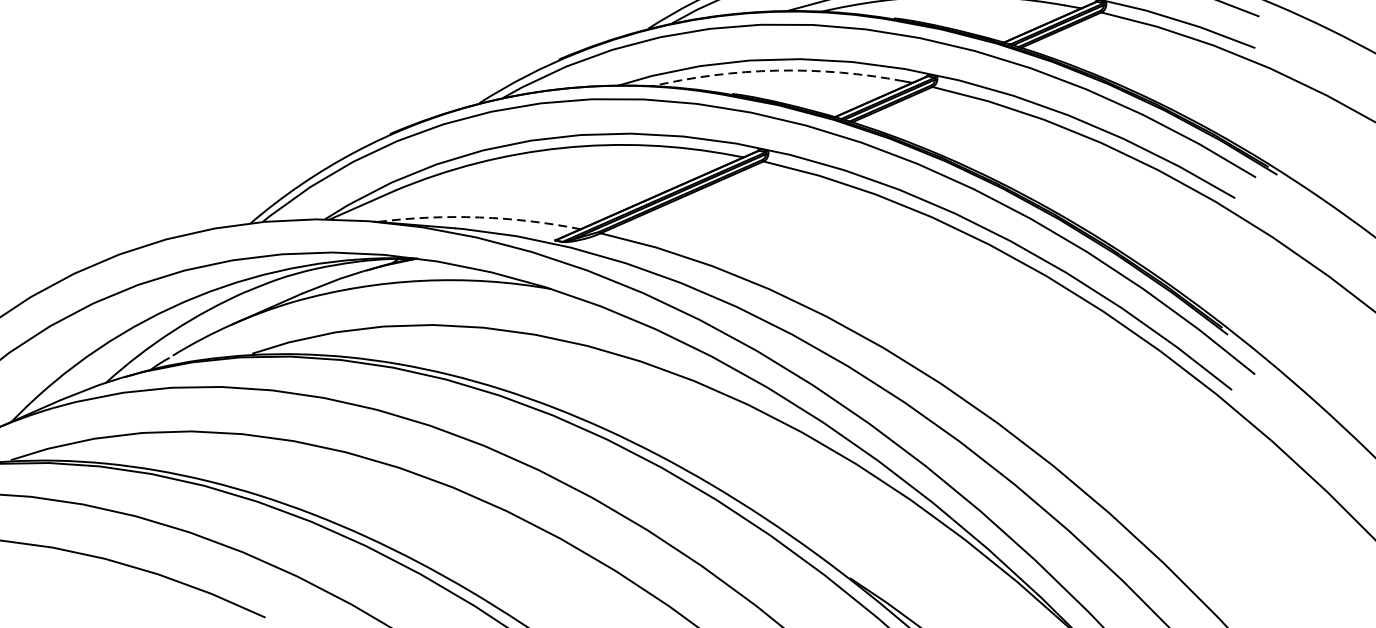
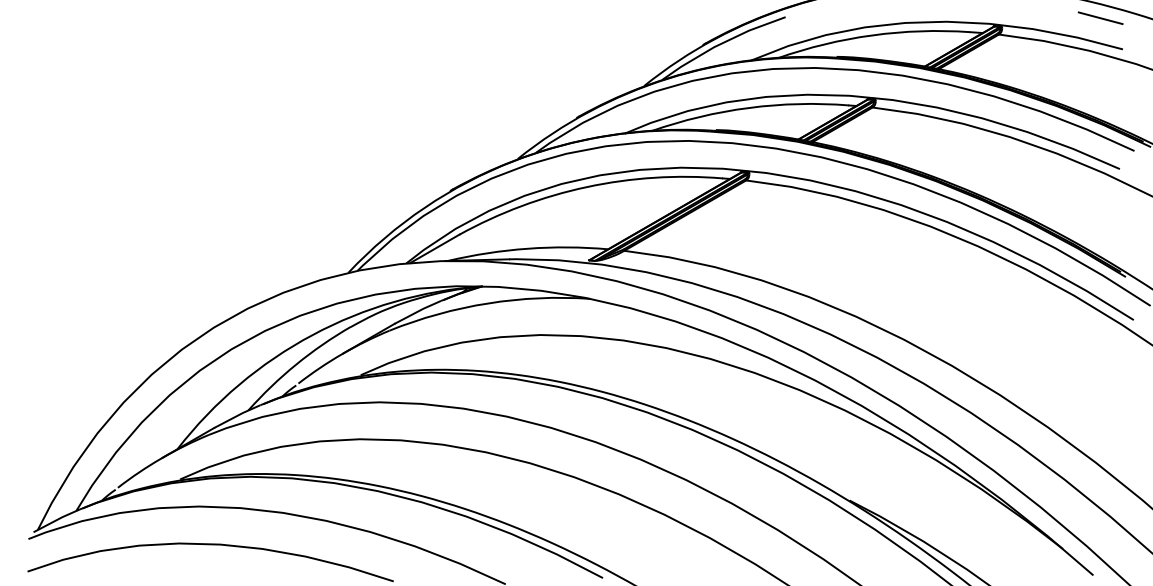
arc: (777, 70) -> (749, 107), dashed -> solid
arc: (479, 217) -> (527, 248), dashed -> solid

